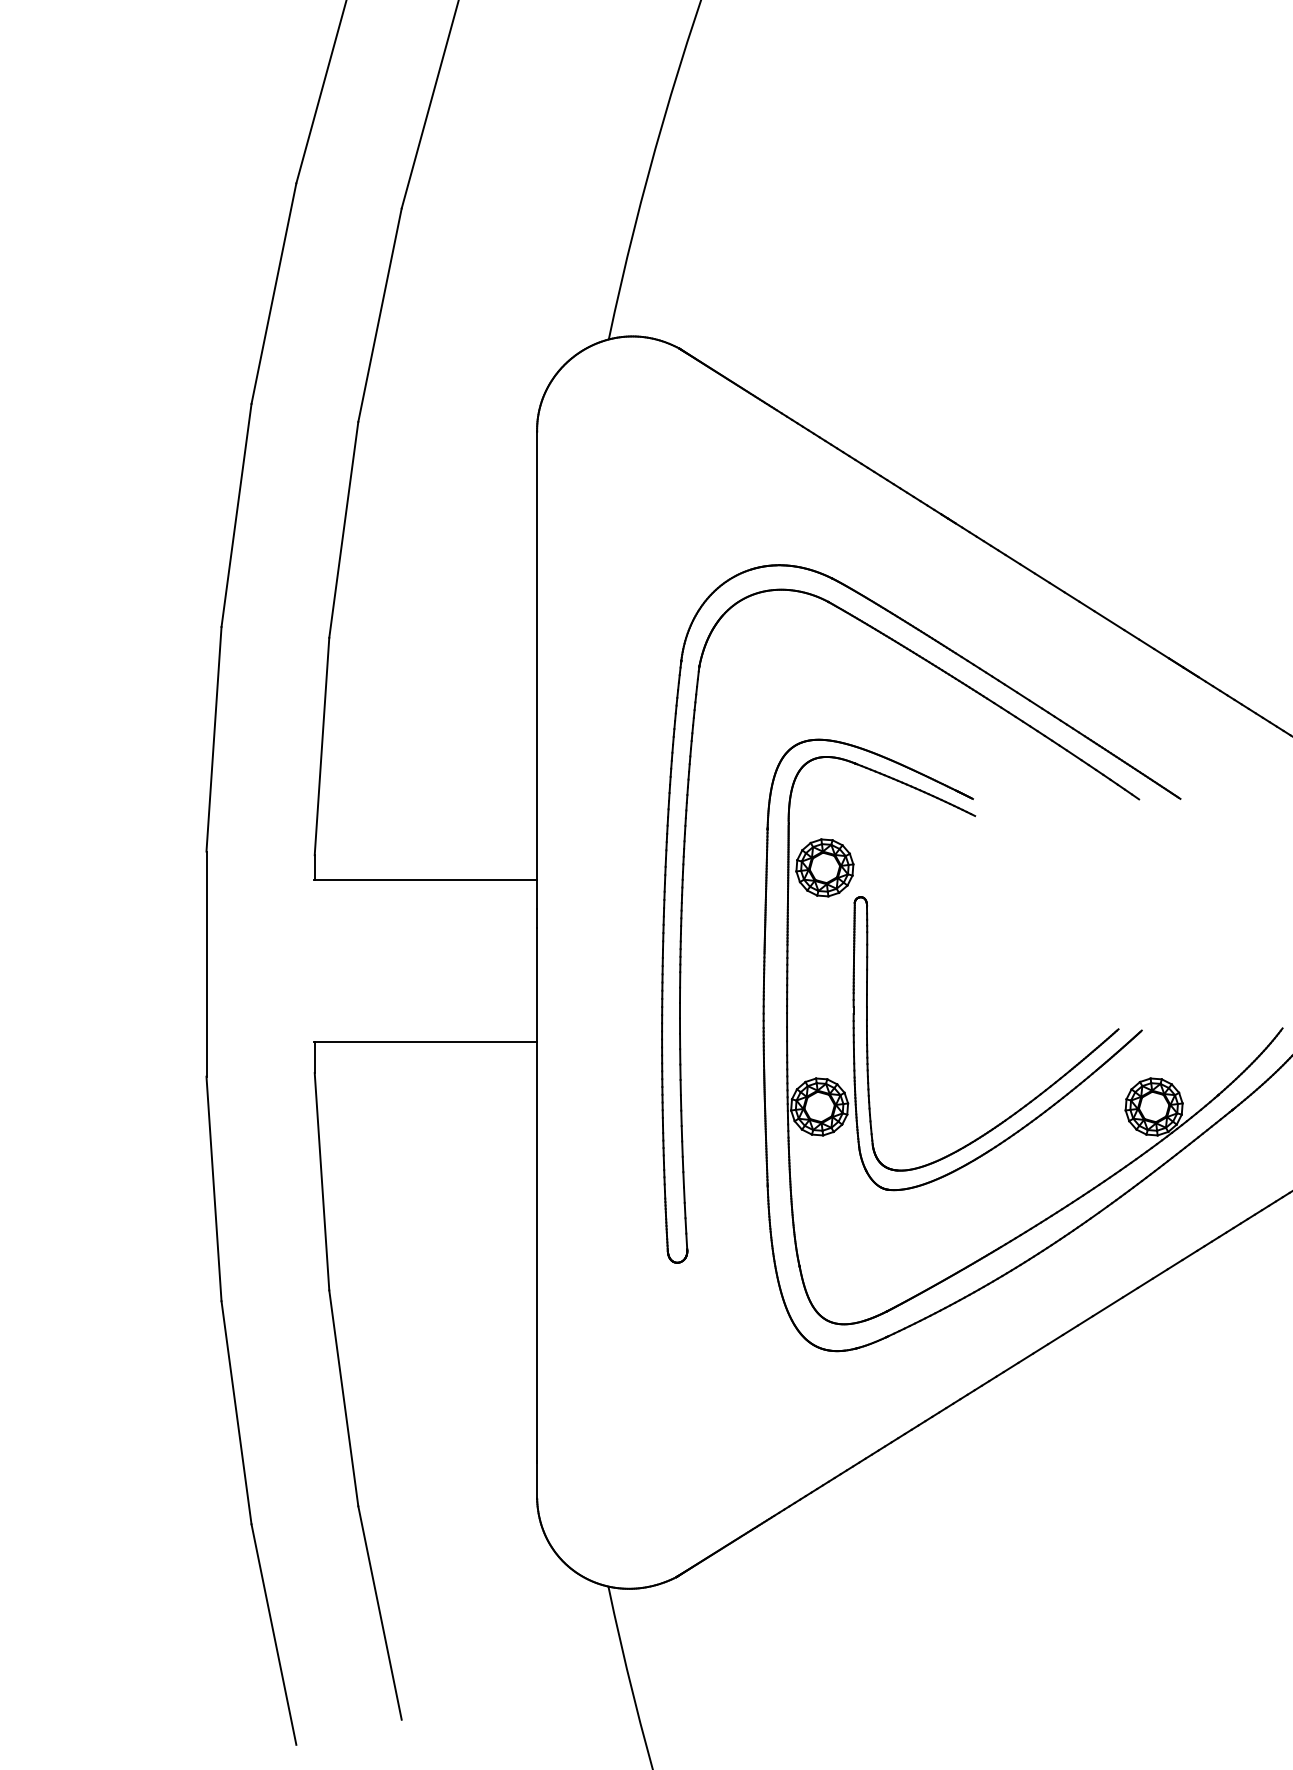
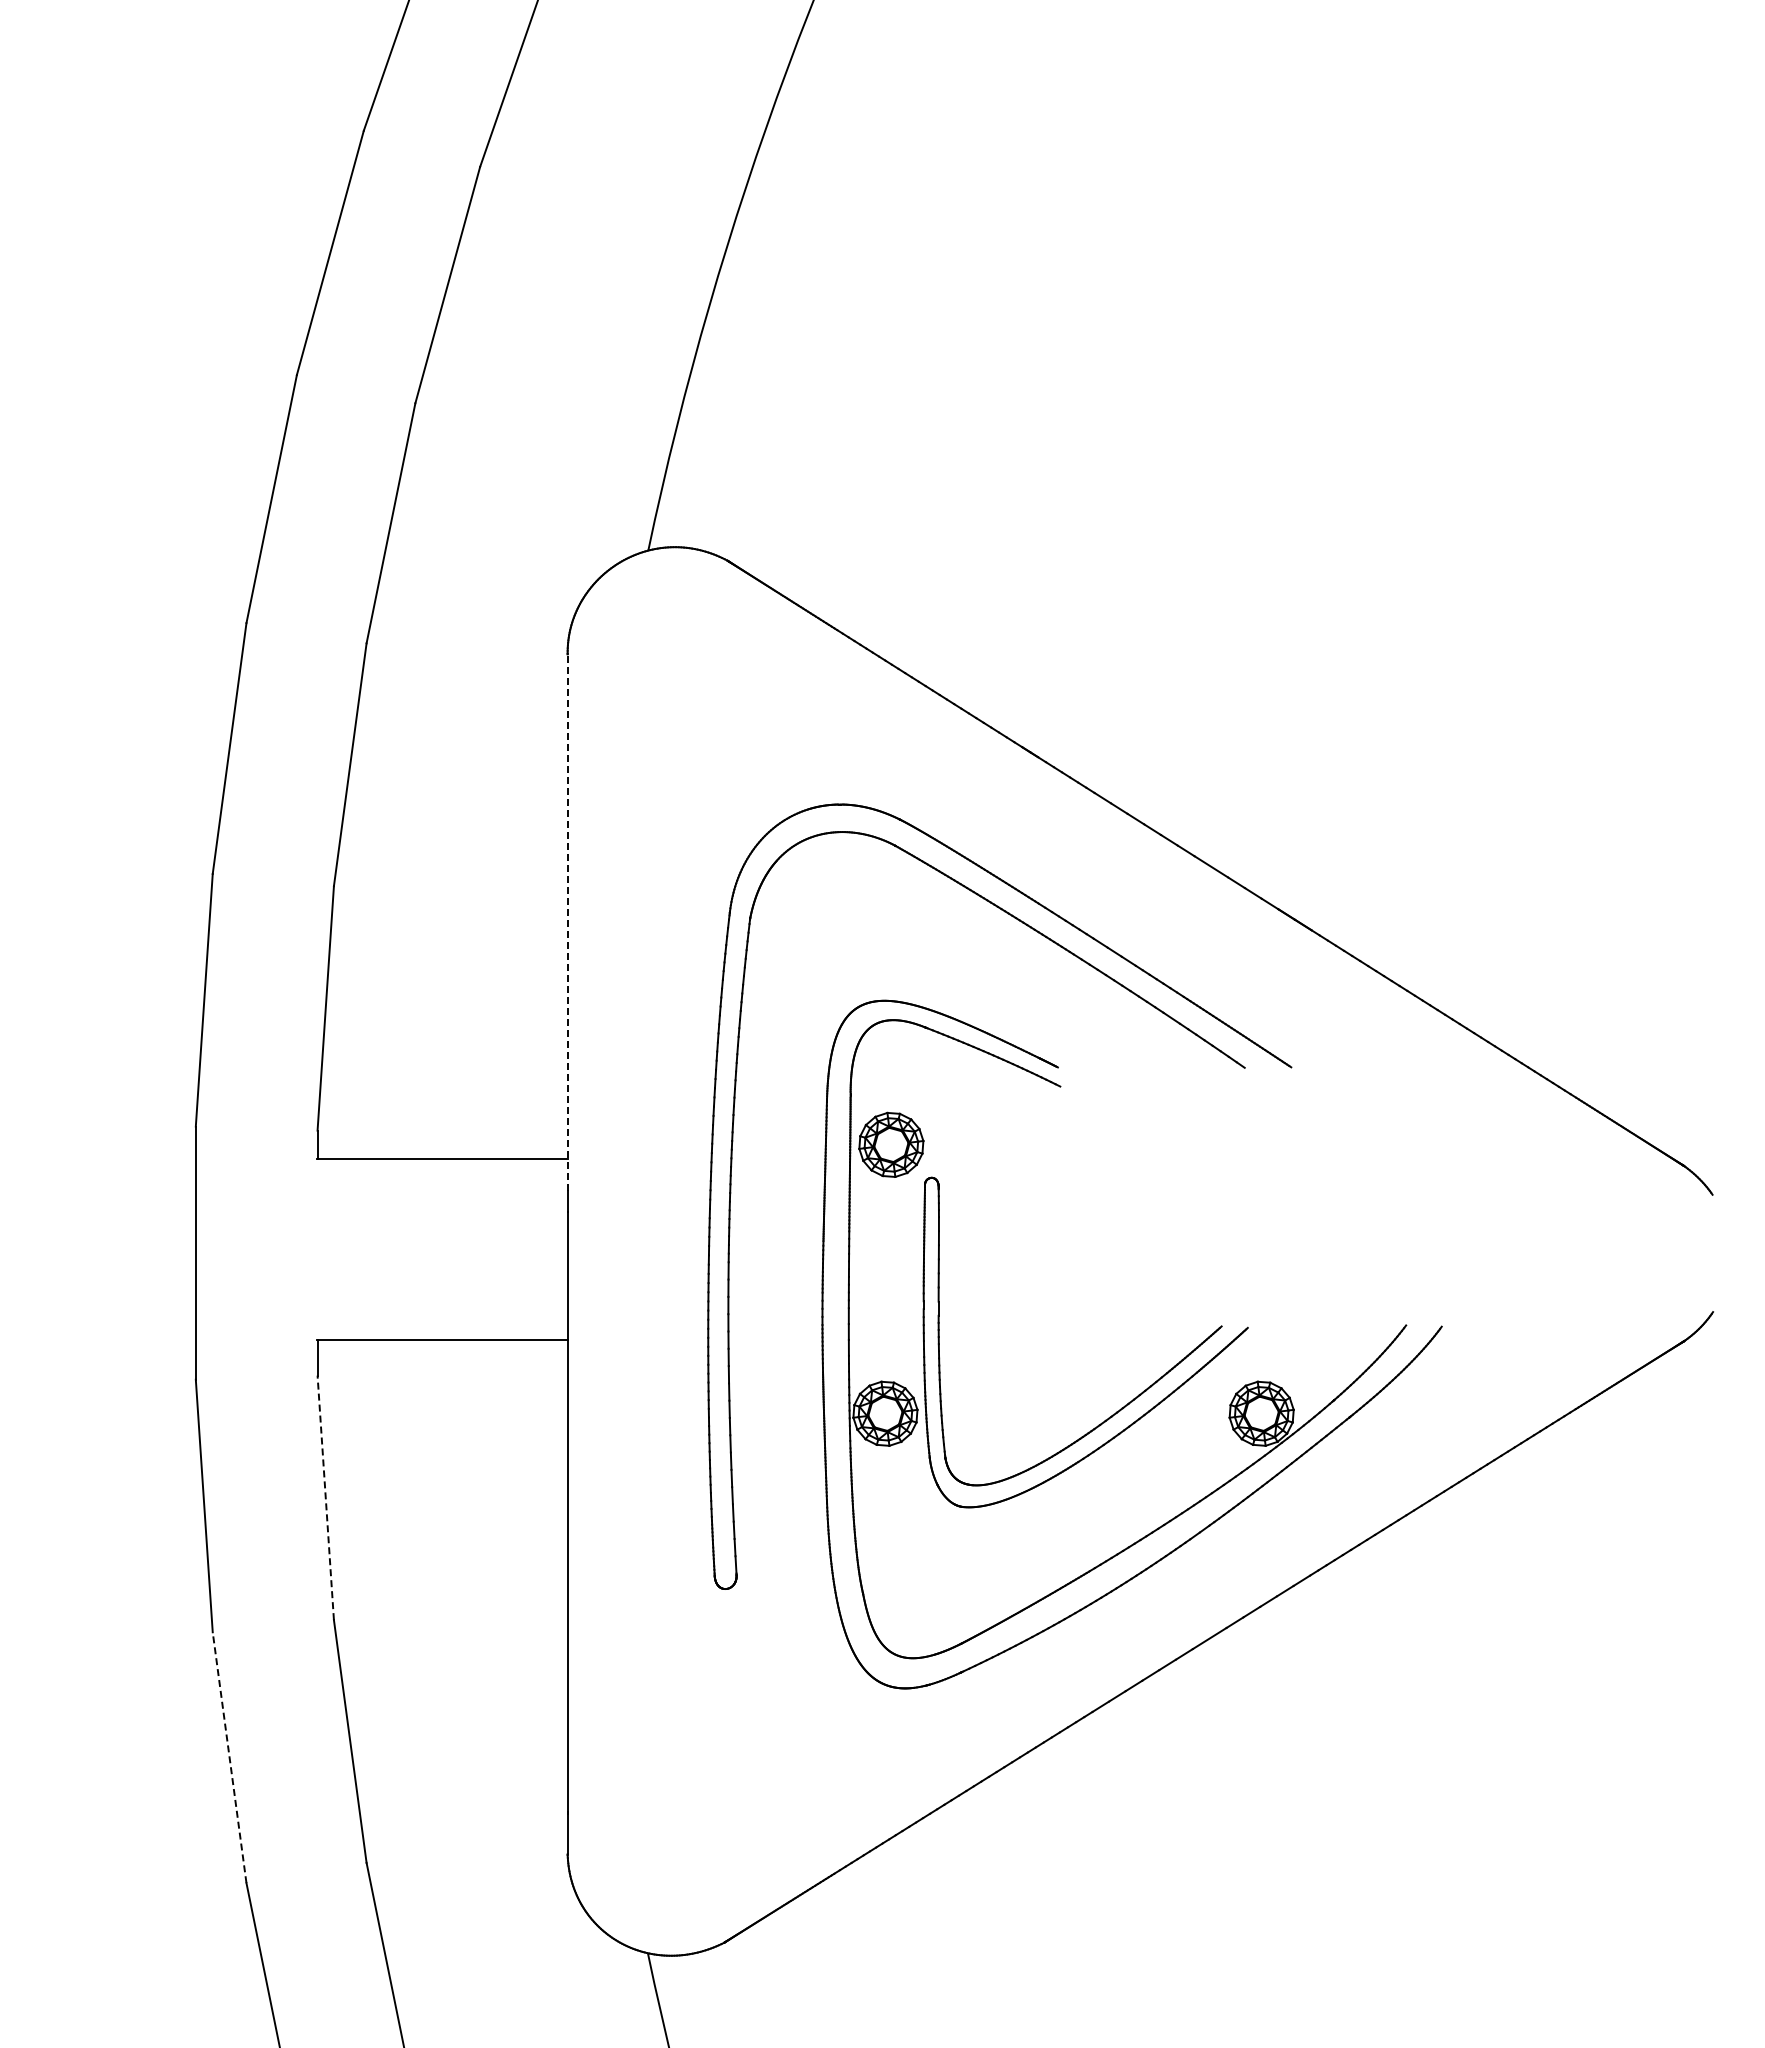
line: (536, 670) -> (567, 922), solid -> dashed
line: (321, 1181) -> (325, 1497), solid -> dashed
line: (236, 1412) -> (229, 1757), solid -> dashed

